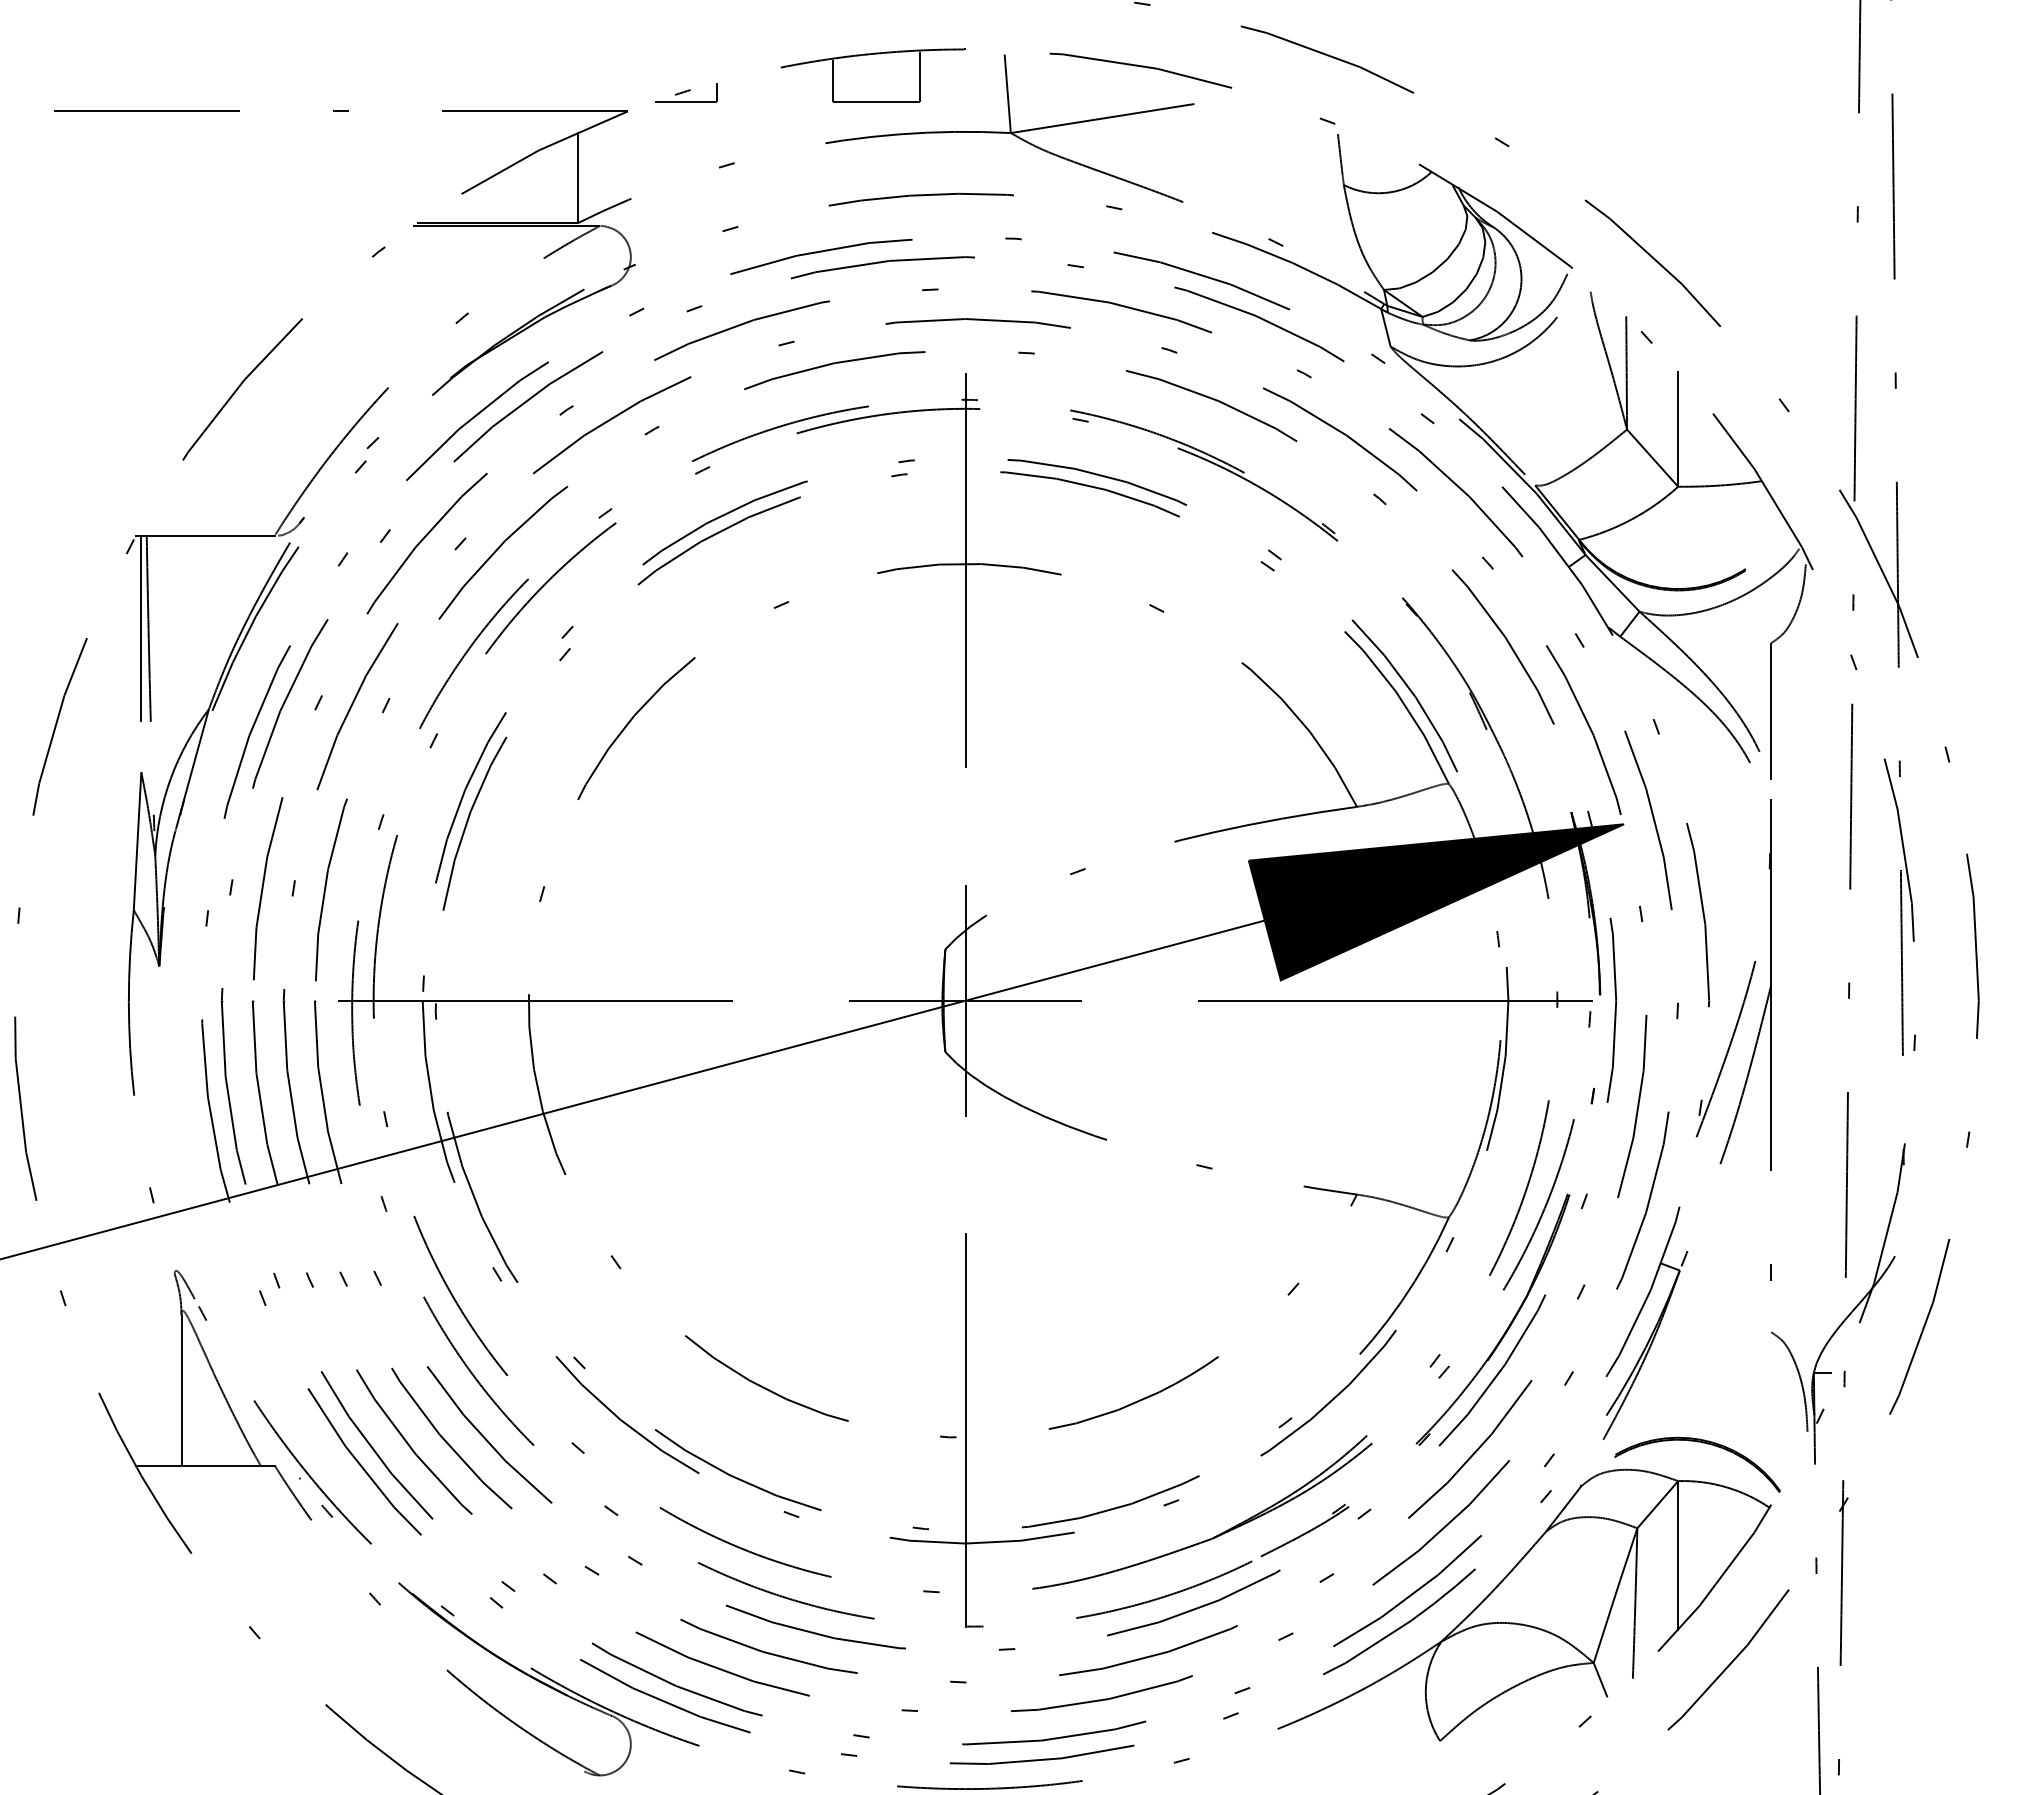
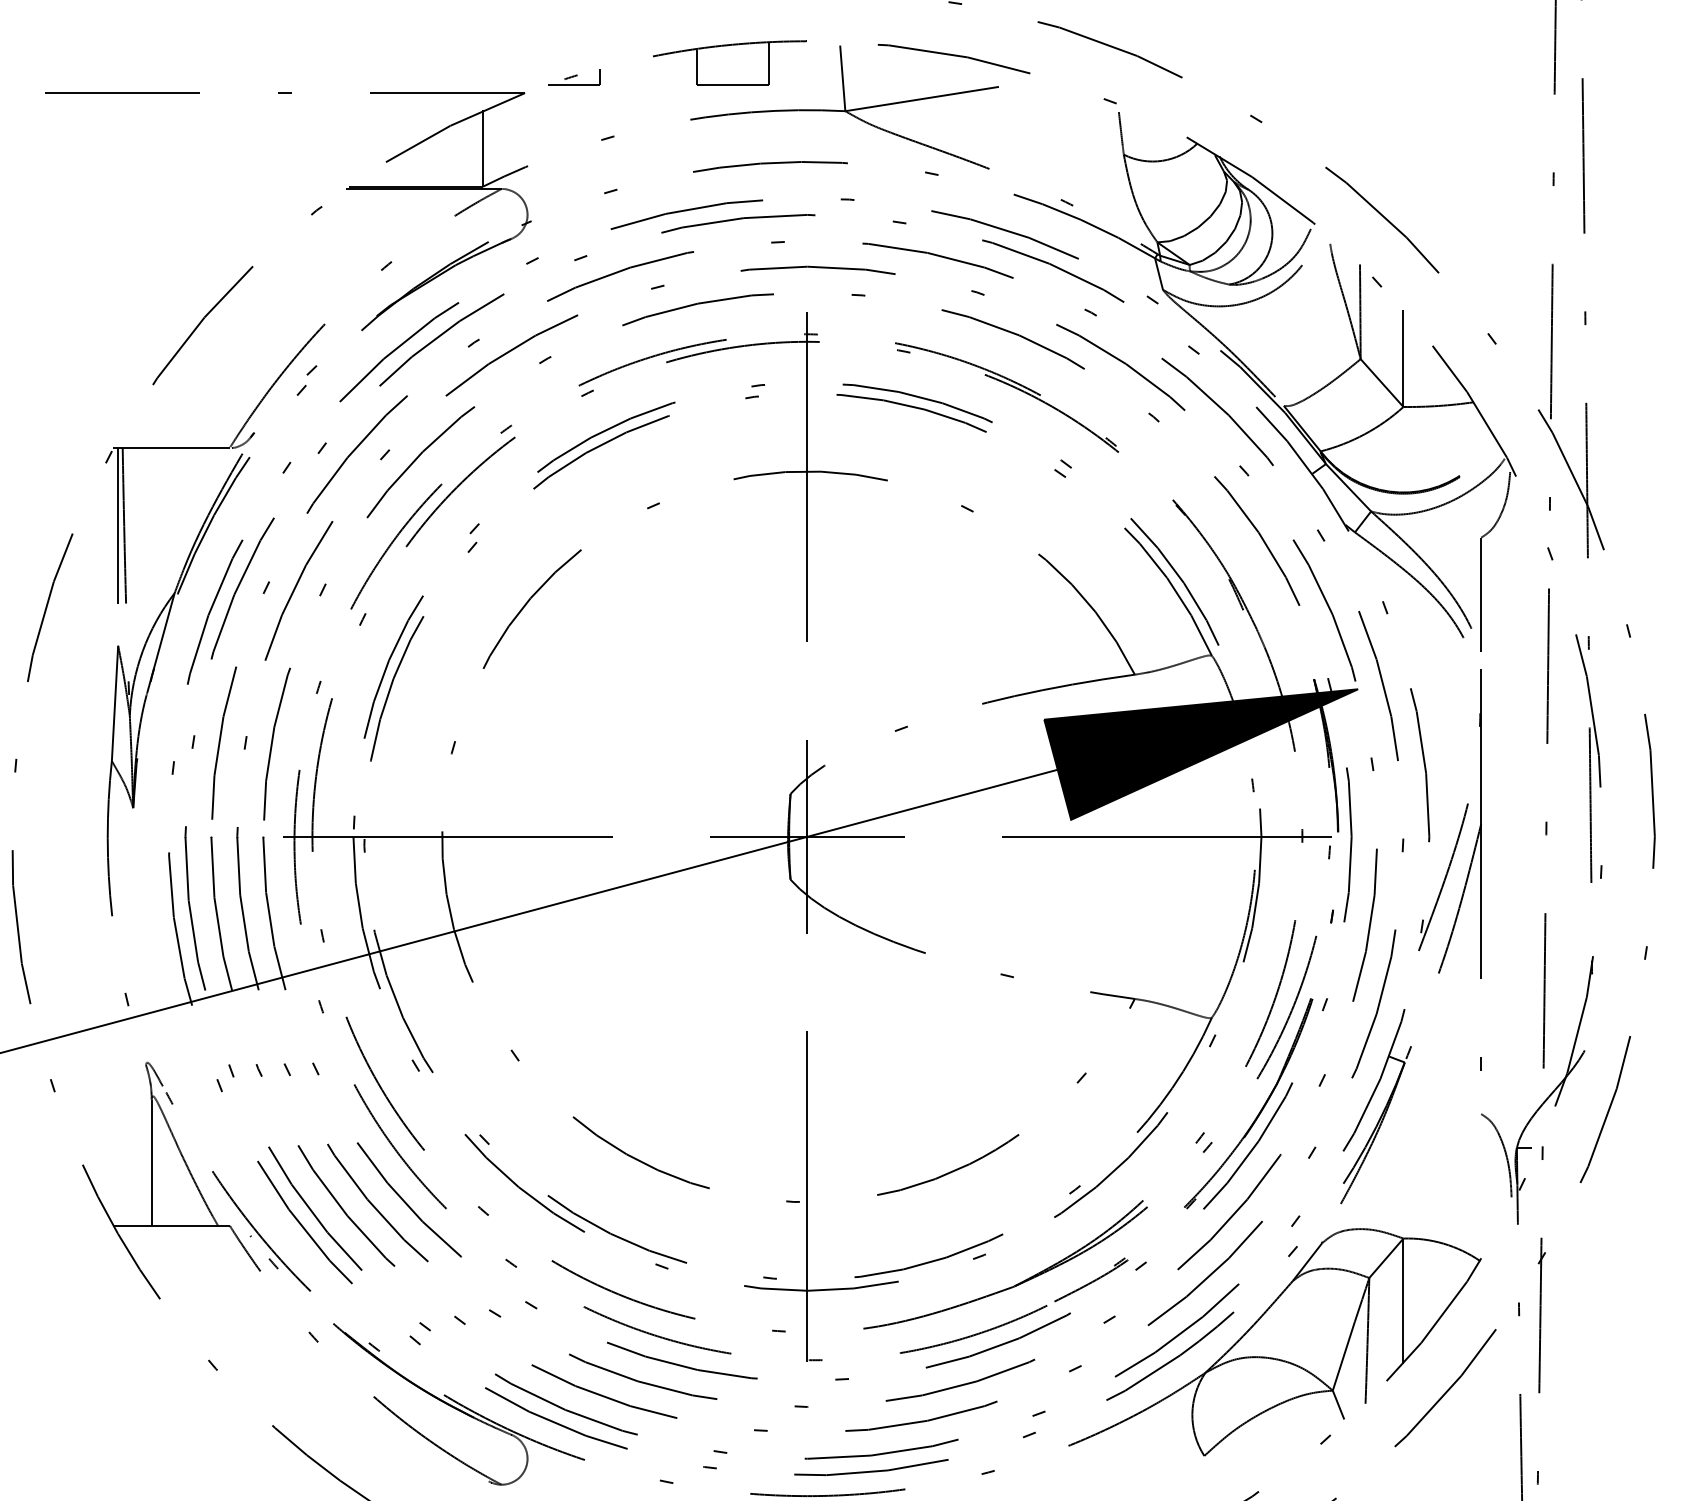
part: (1702, 1443) -> (1423, 1207), removed

